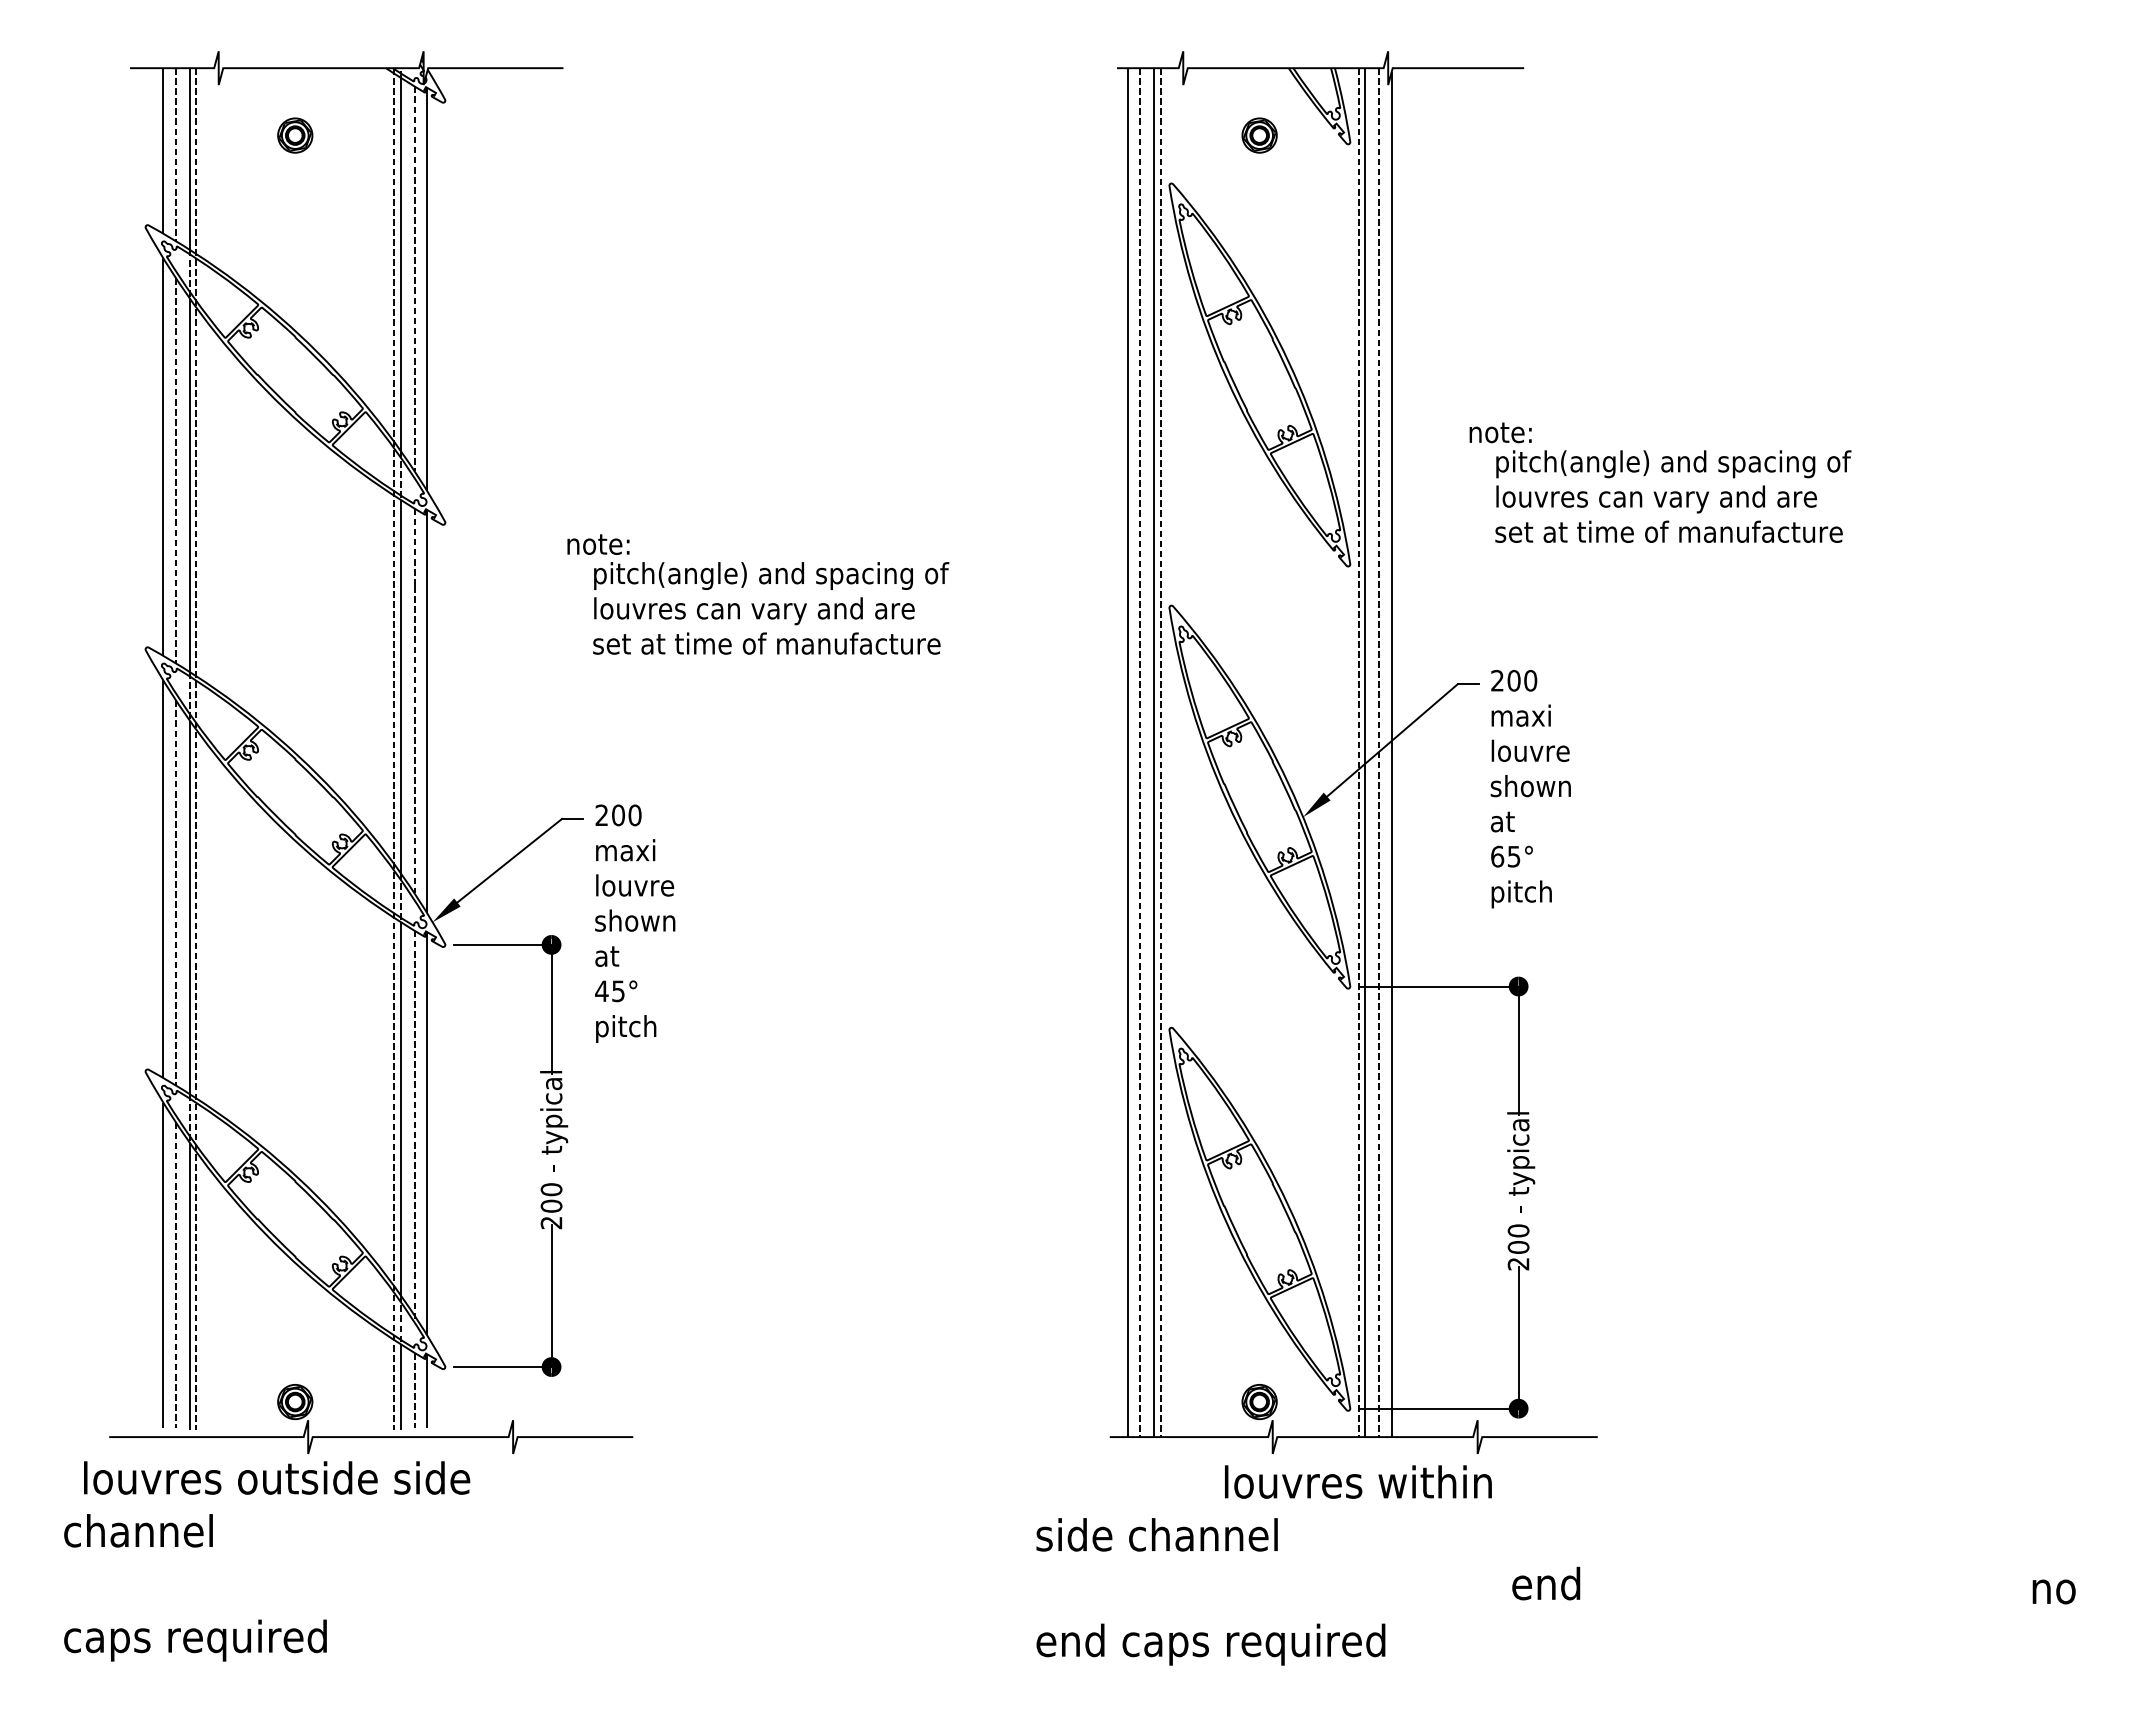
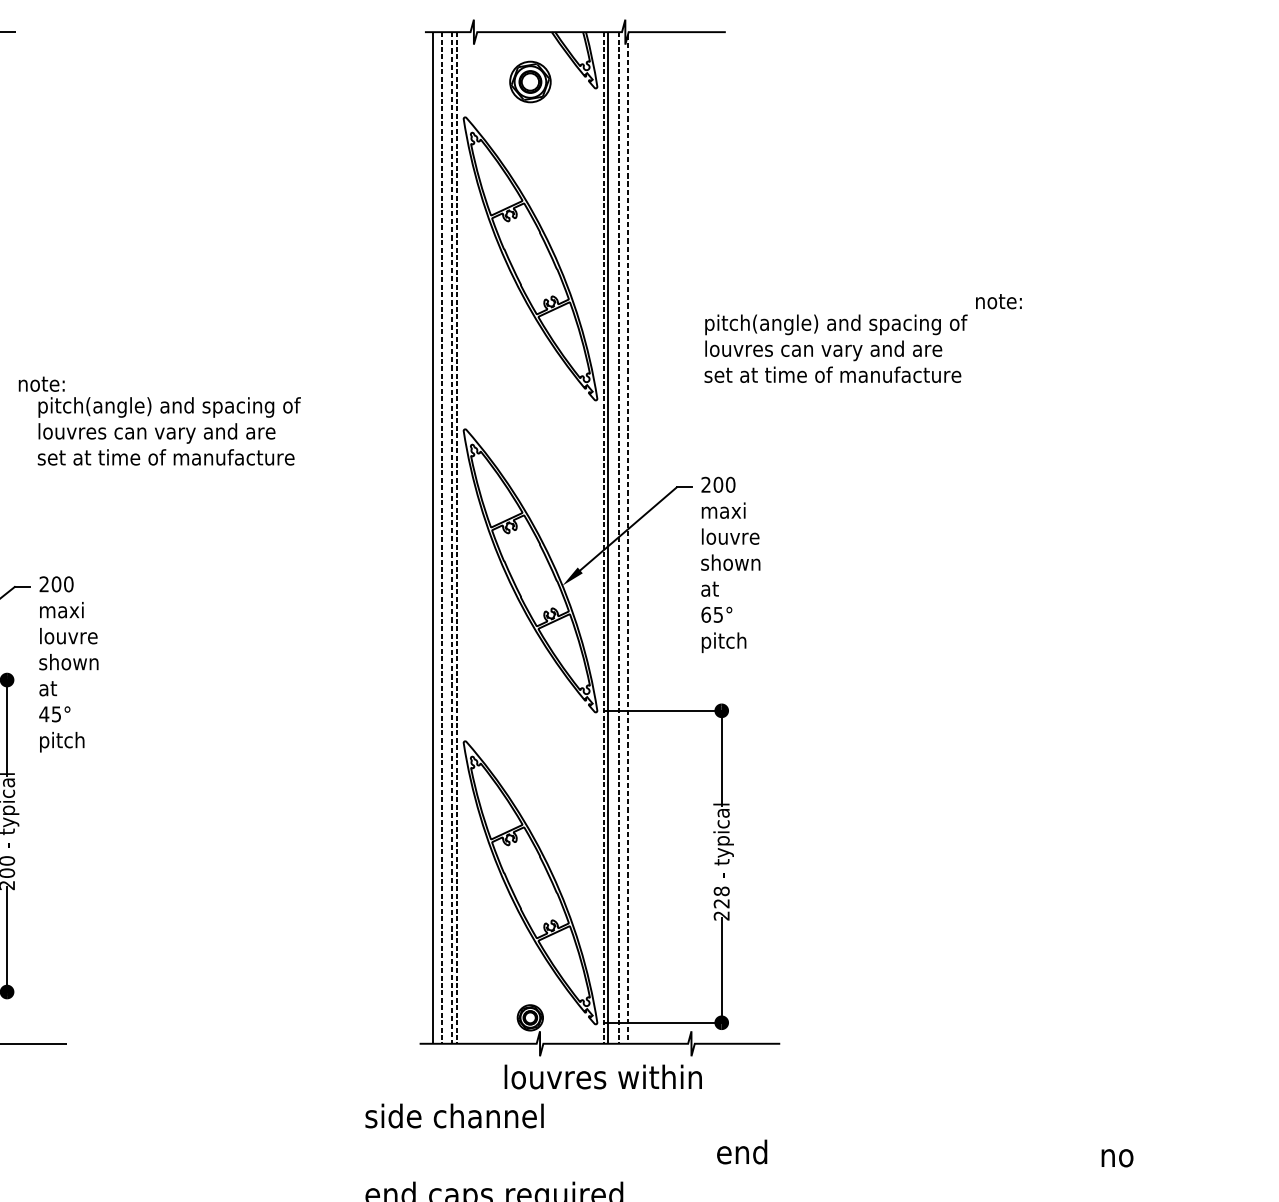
part: (1259, 135) -> (530, 81), size x1.6
text: (1500, 432) -> (998, 301), moved
line: (1154, 753) -> (452, 538), solid -> dashed
line: (1391, 755) -> (627, 540), solid -> dashed
text: (1518, 1238) -> (721, 897), 200 -> 228

